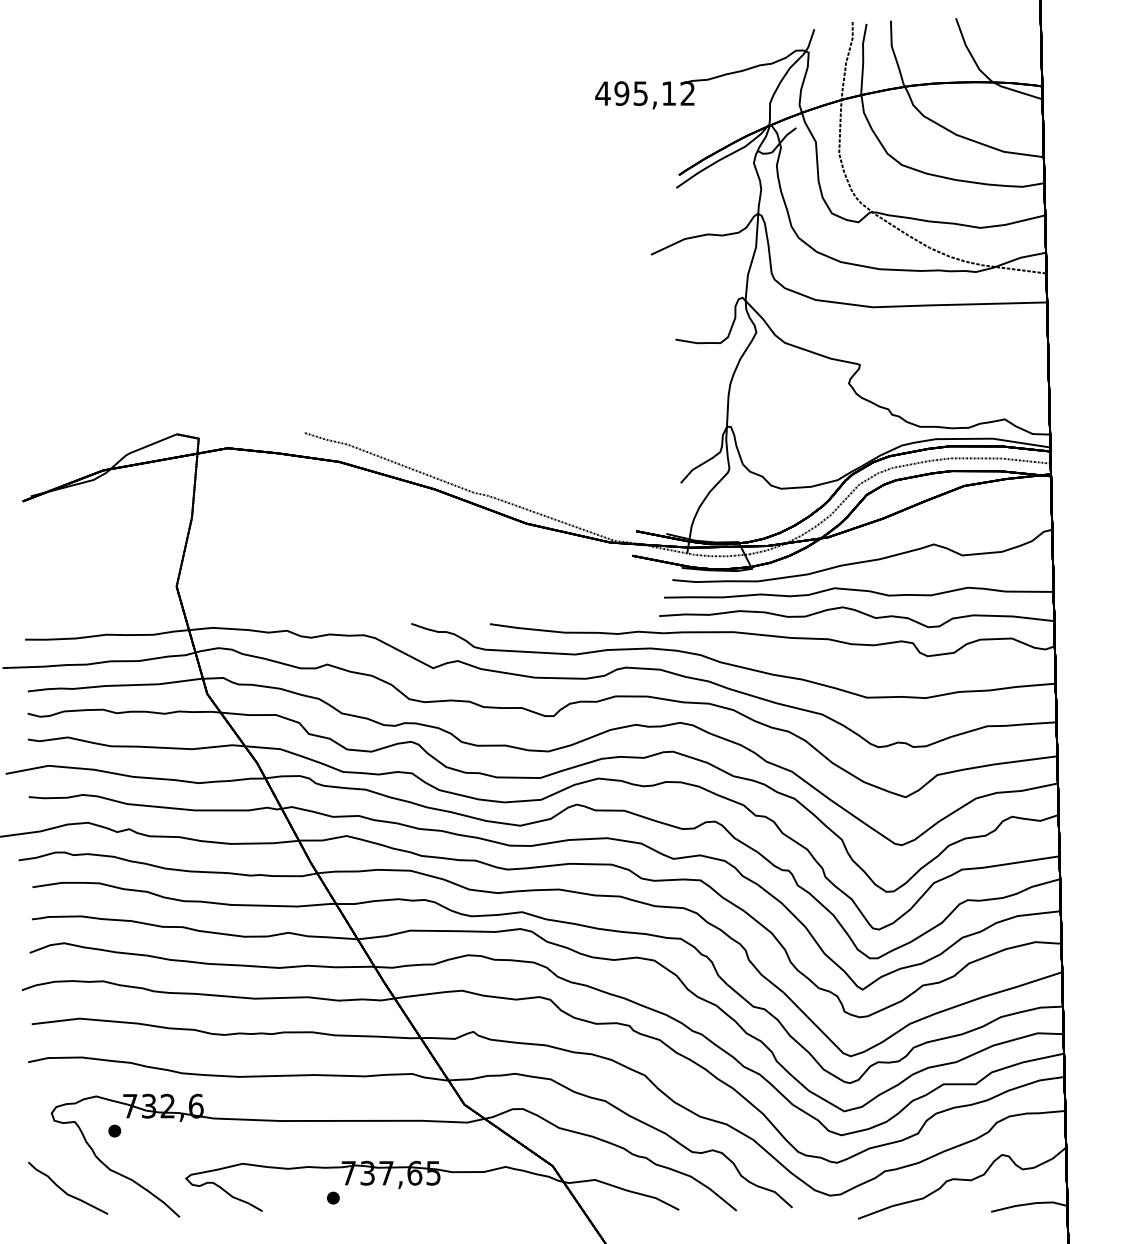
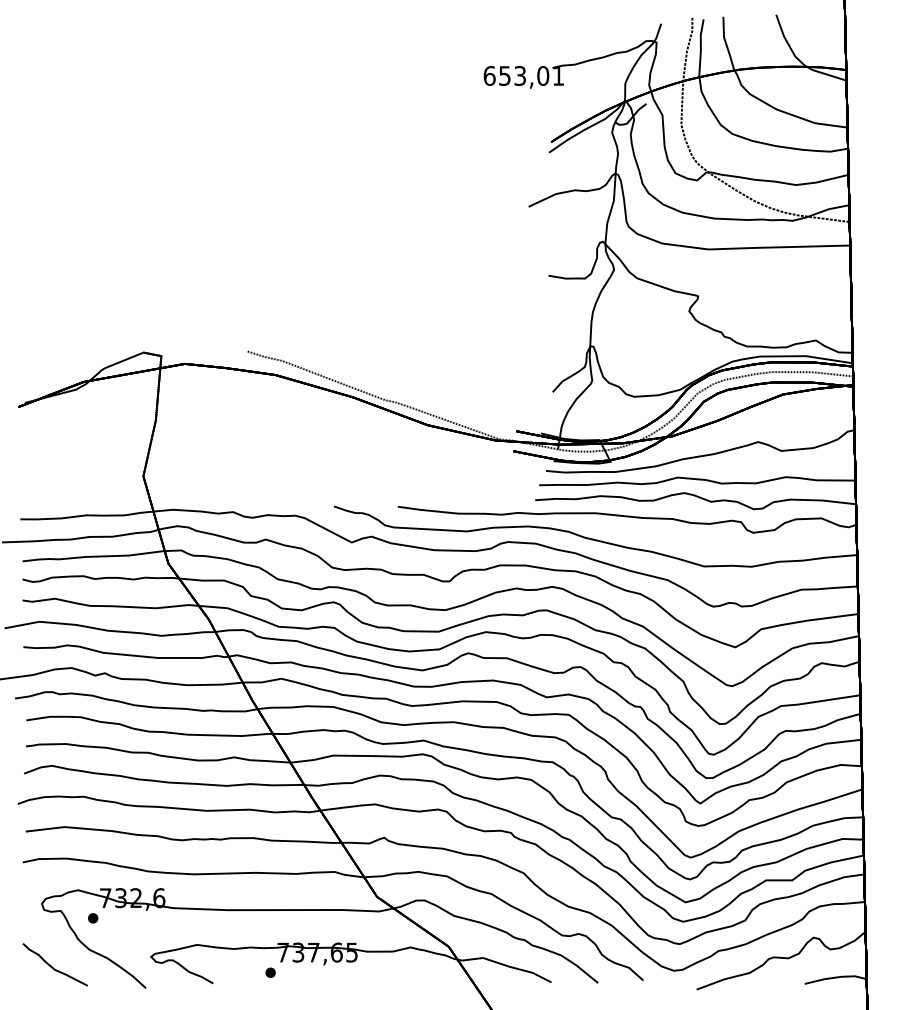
text: (644, 93) -> (523, 75), 495,12 -> 653,01

